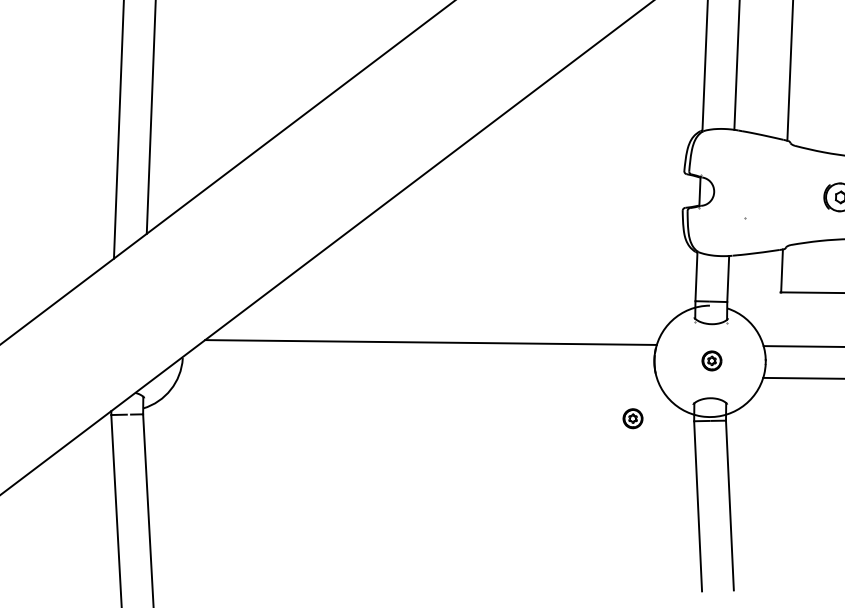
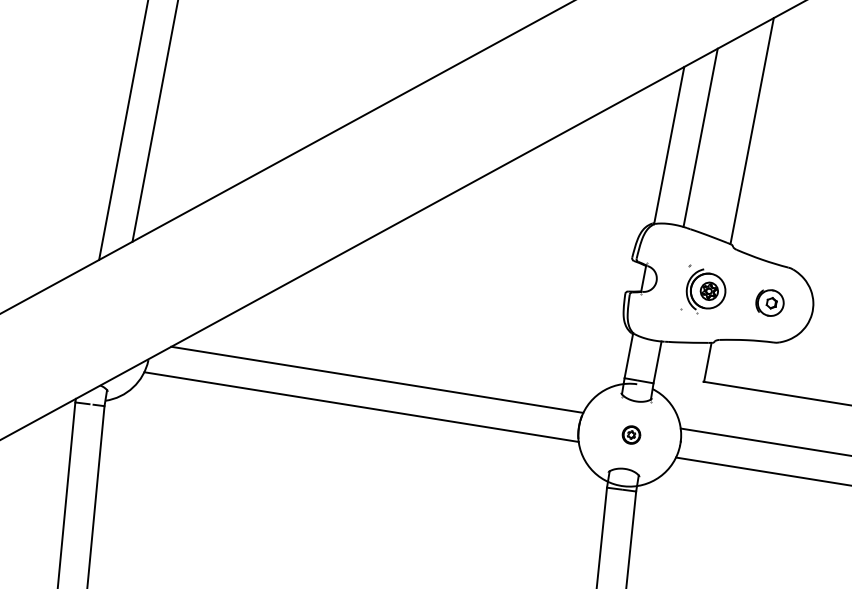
part: (767, 193) -> (705, 289), added
line: (418, 373) -> (361, 406), added
part: (632, 418) -> (551, 476), removed

